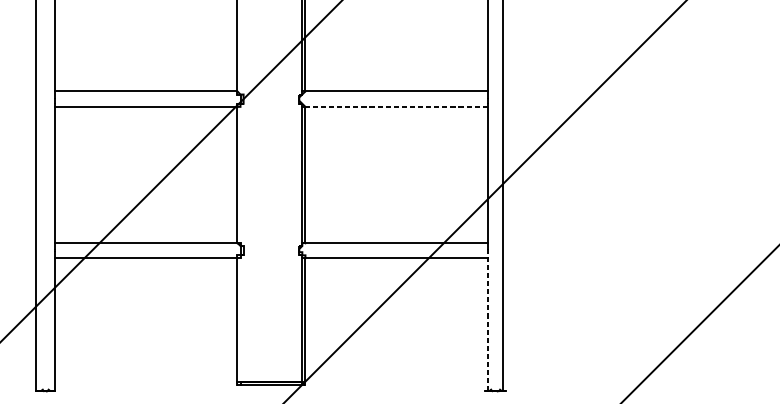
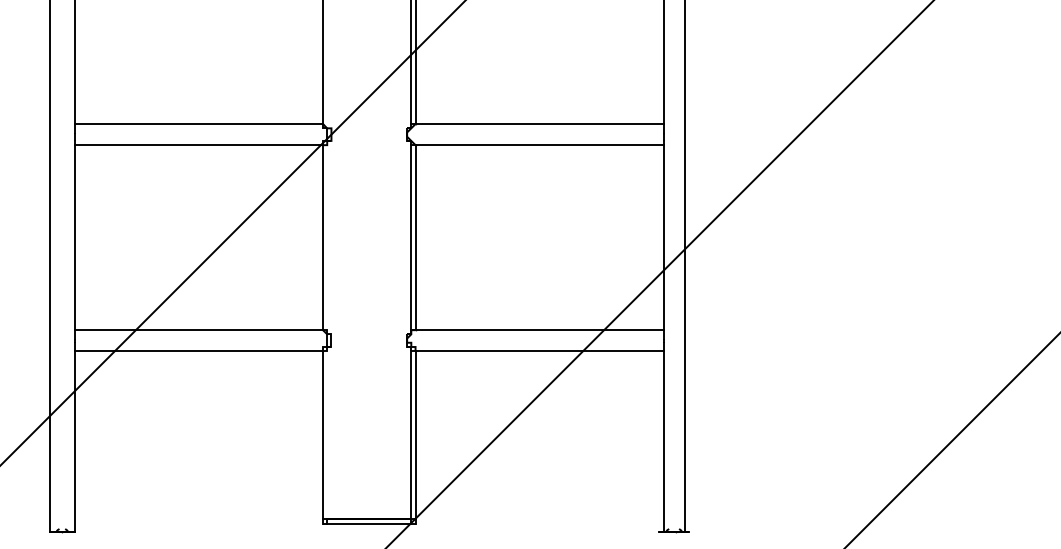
line: (396, 107) -> (539, 145), dashed -> solid
line: (487, 321) -> (663, 437), dashed -> solid

